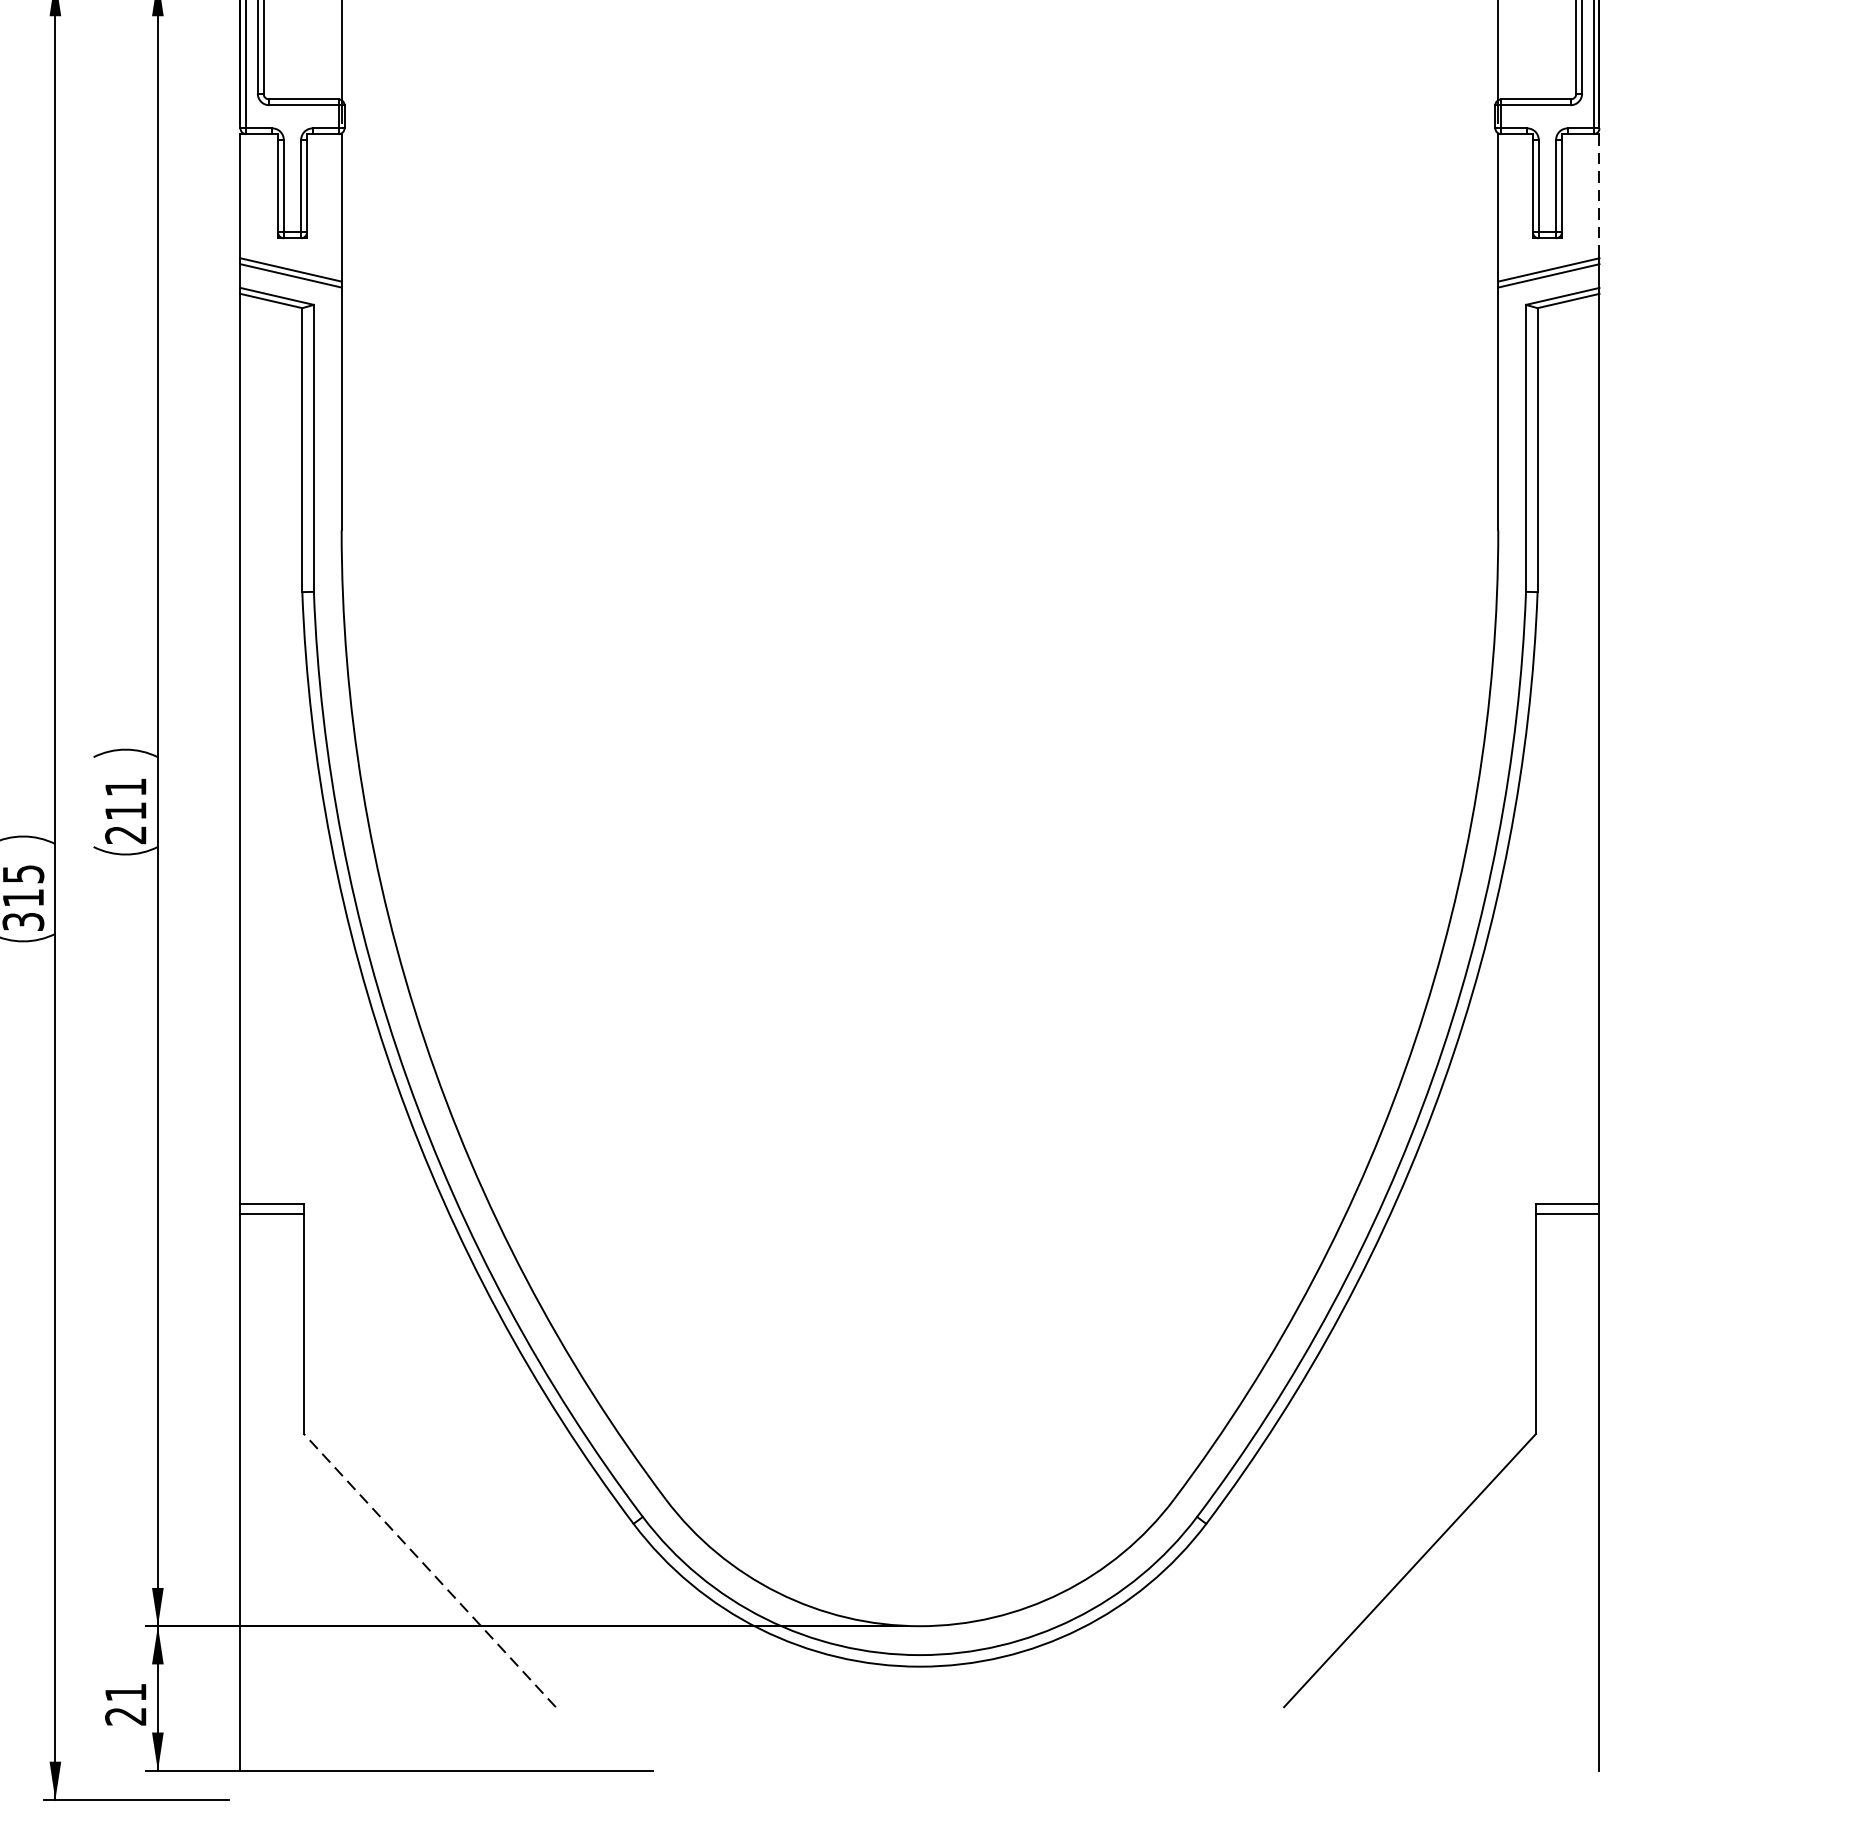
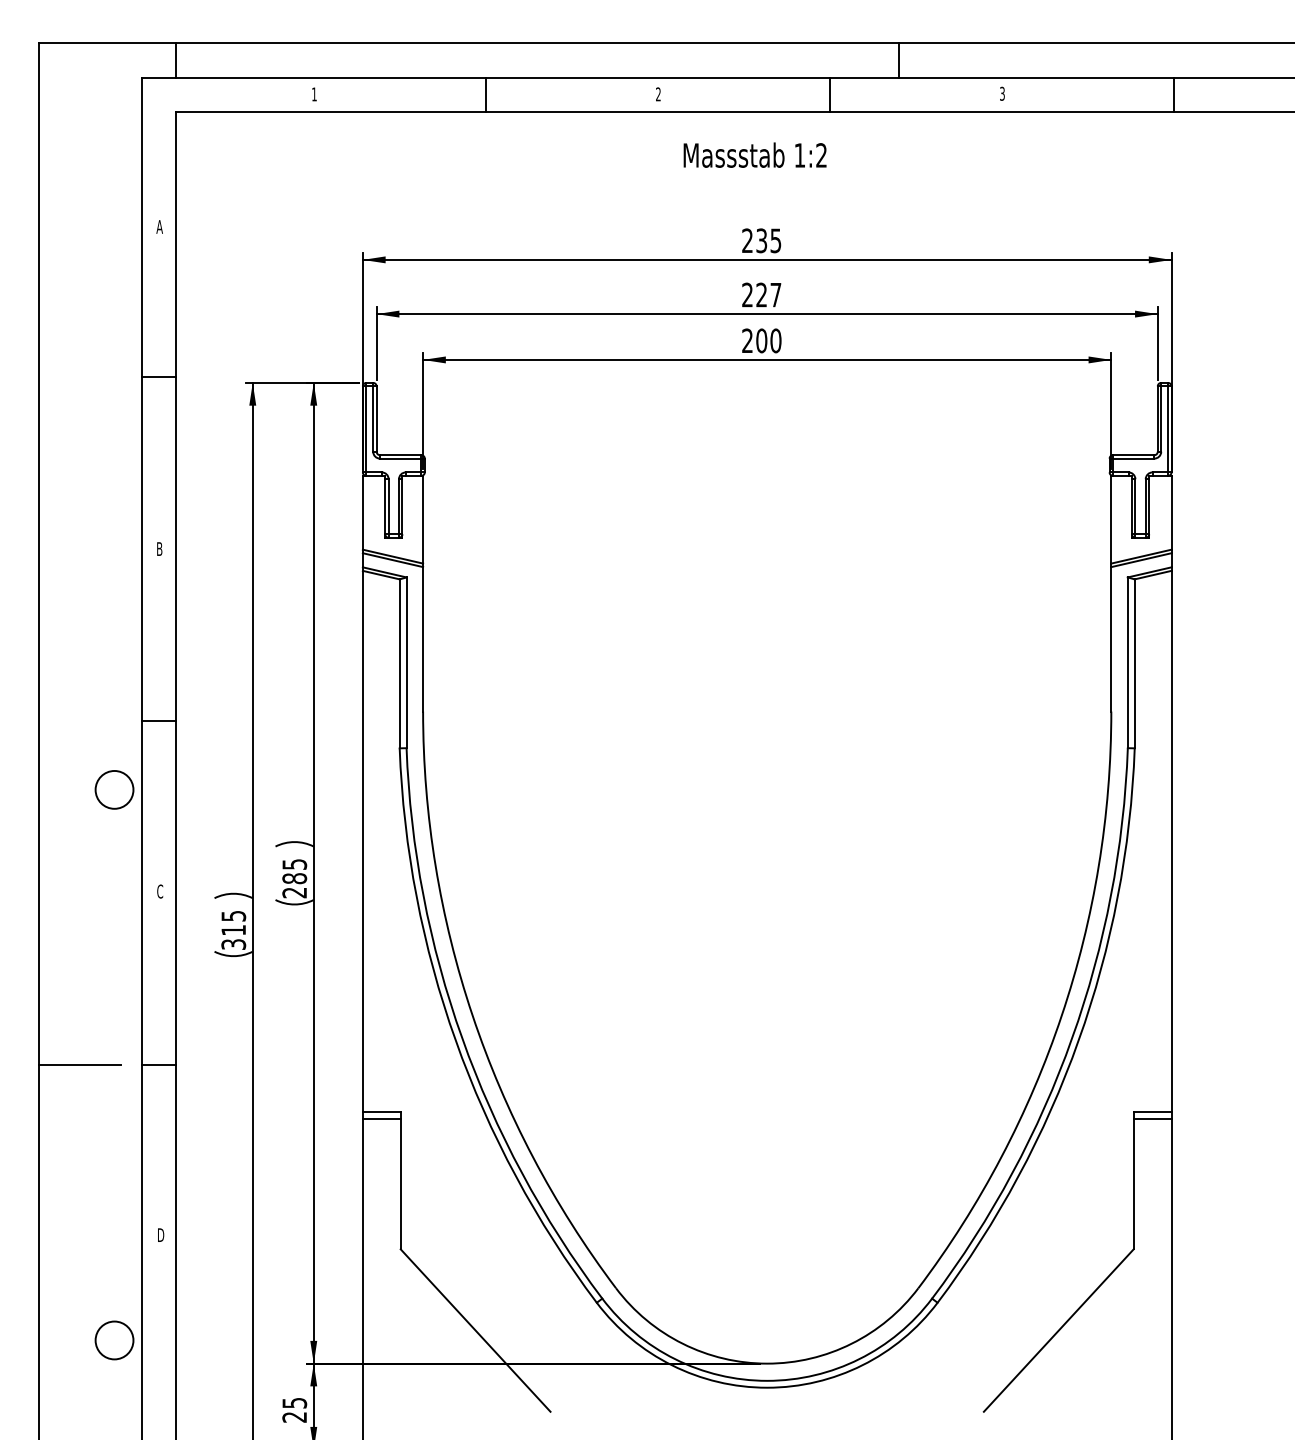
line: (1599, 195) -> (1171, 512), dashed -> solid
text: (125, 799) -> (294, 871), 211 -> 285
line: (429, 1570) -> (475, 1330), dashed -> solid
text: (125, 1693) -> (294, 1403), 21 -> 25

